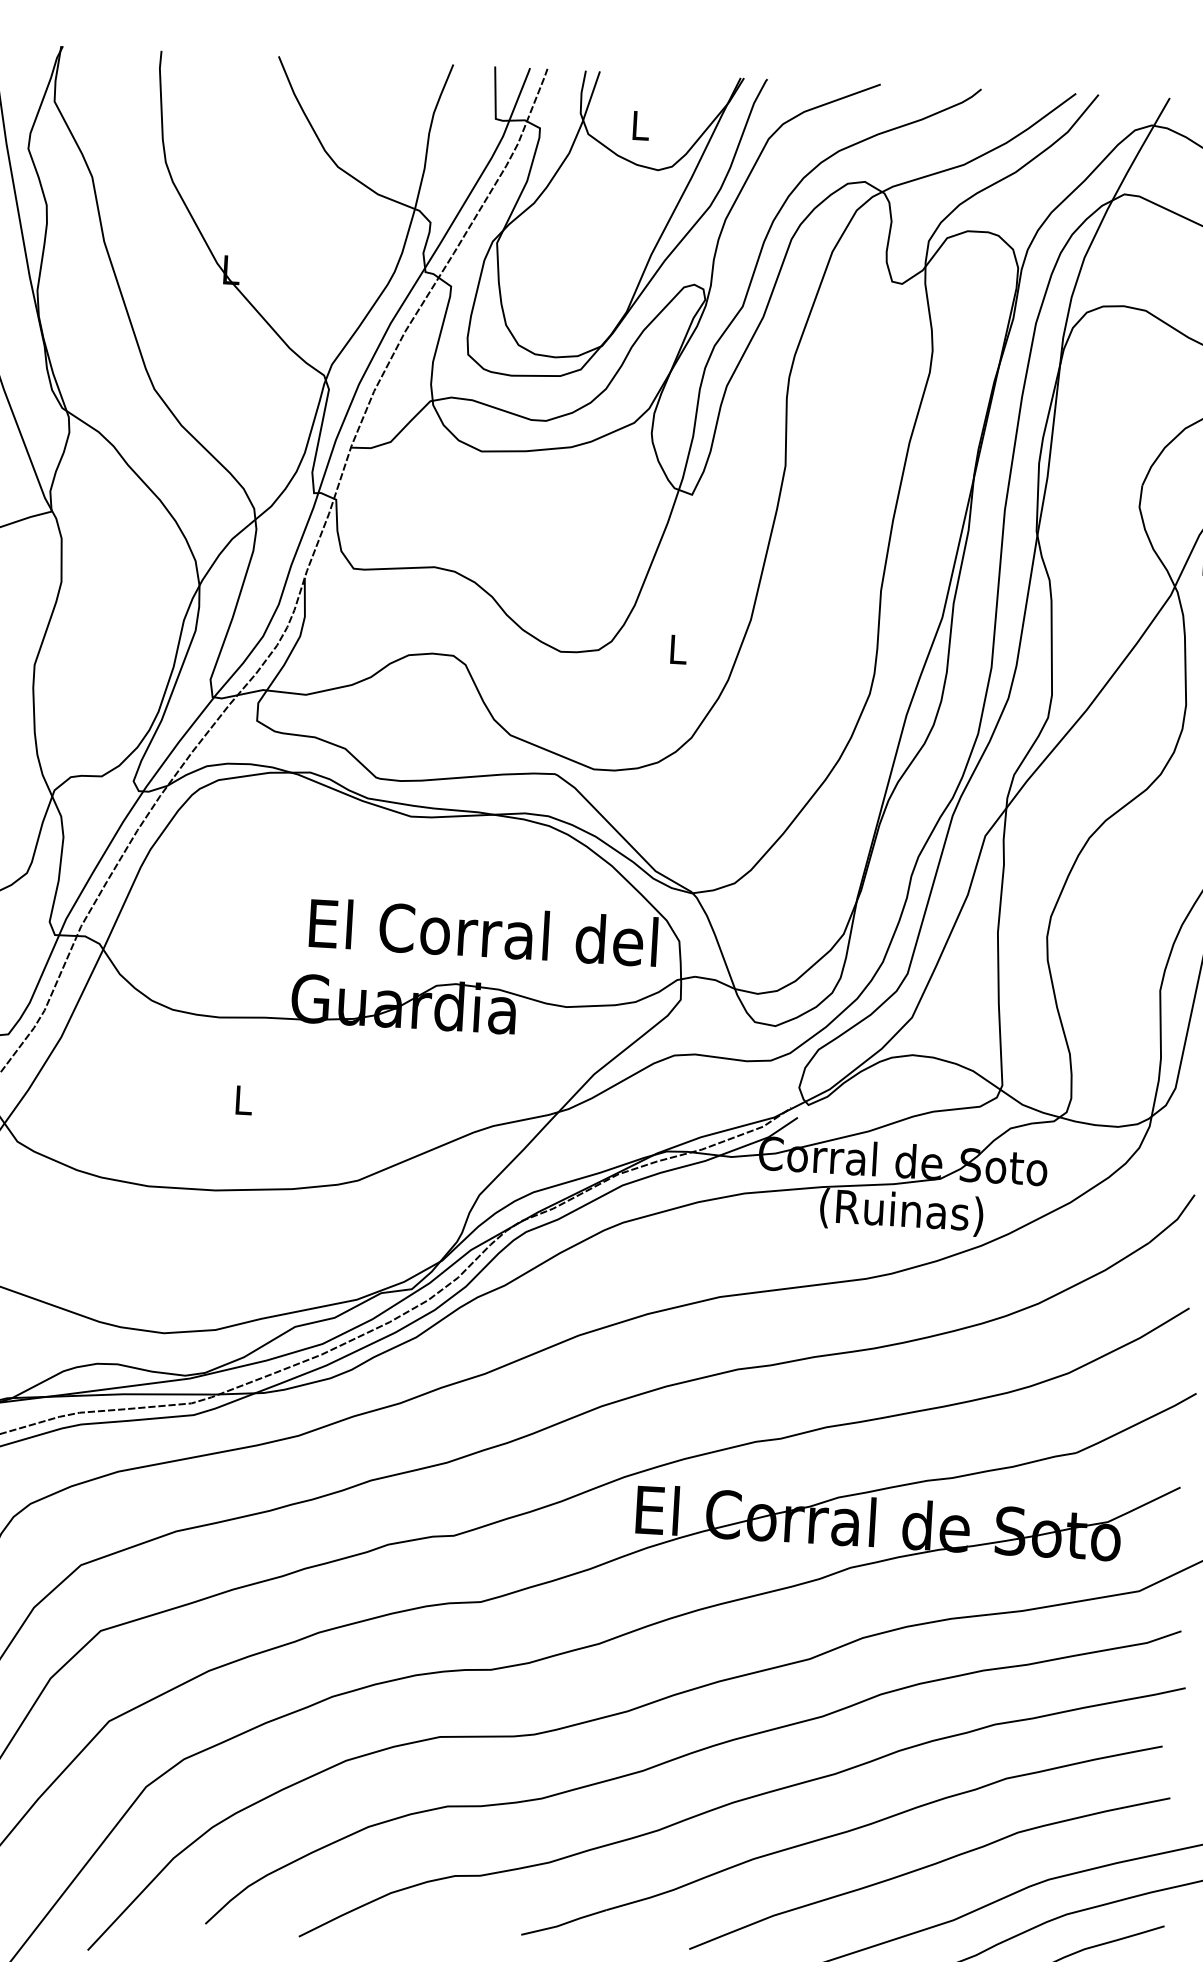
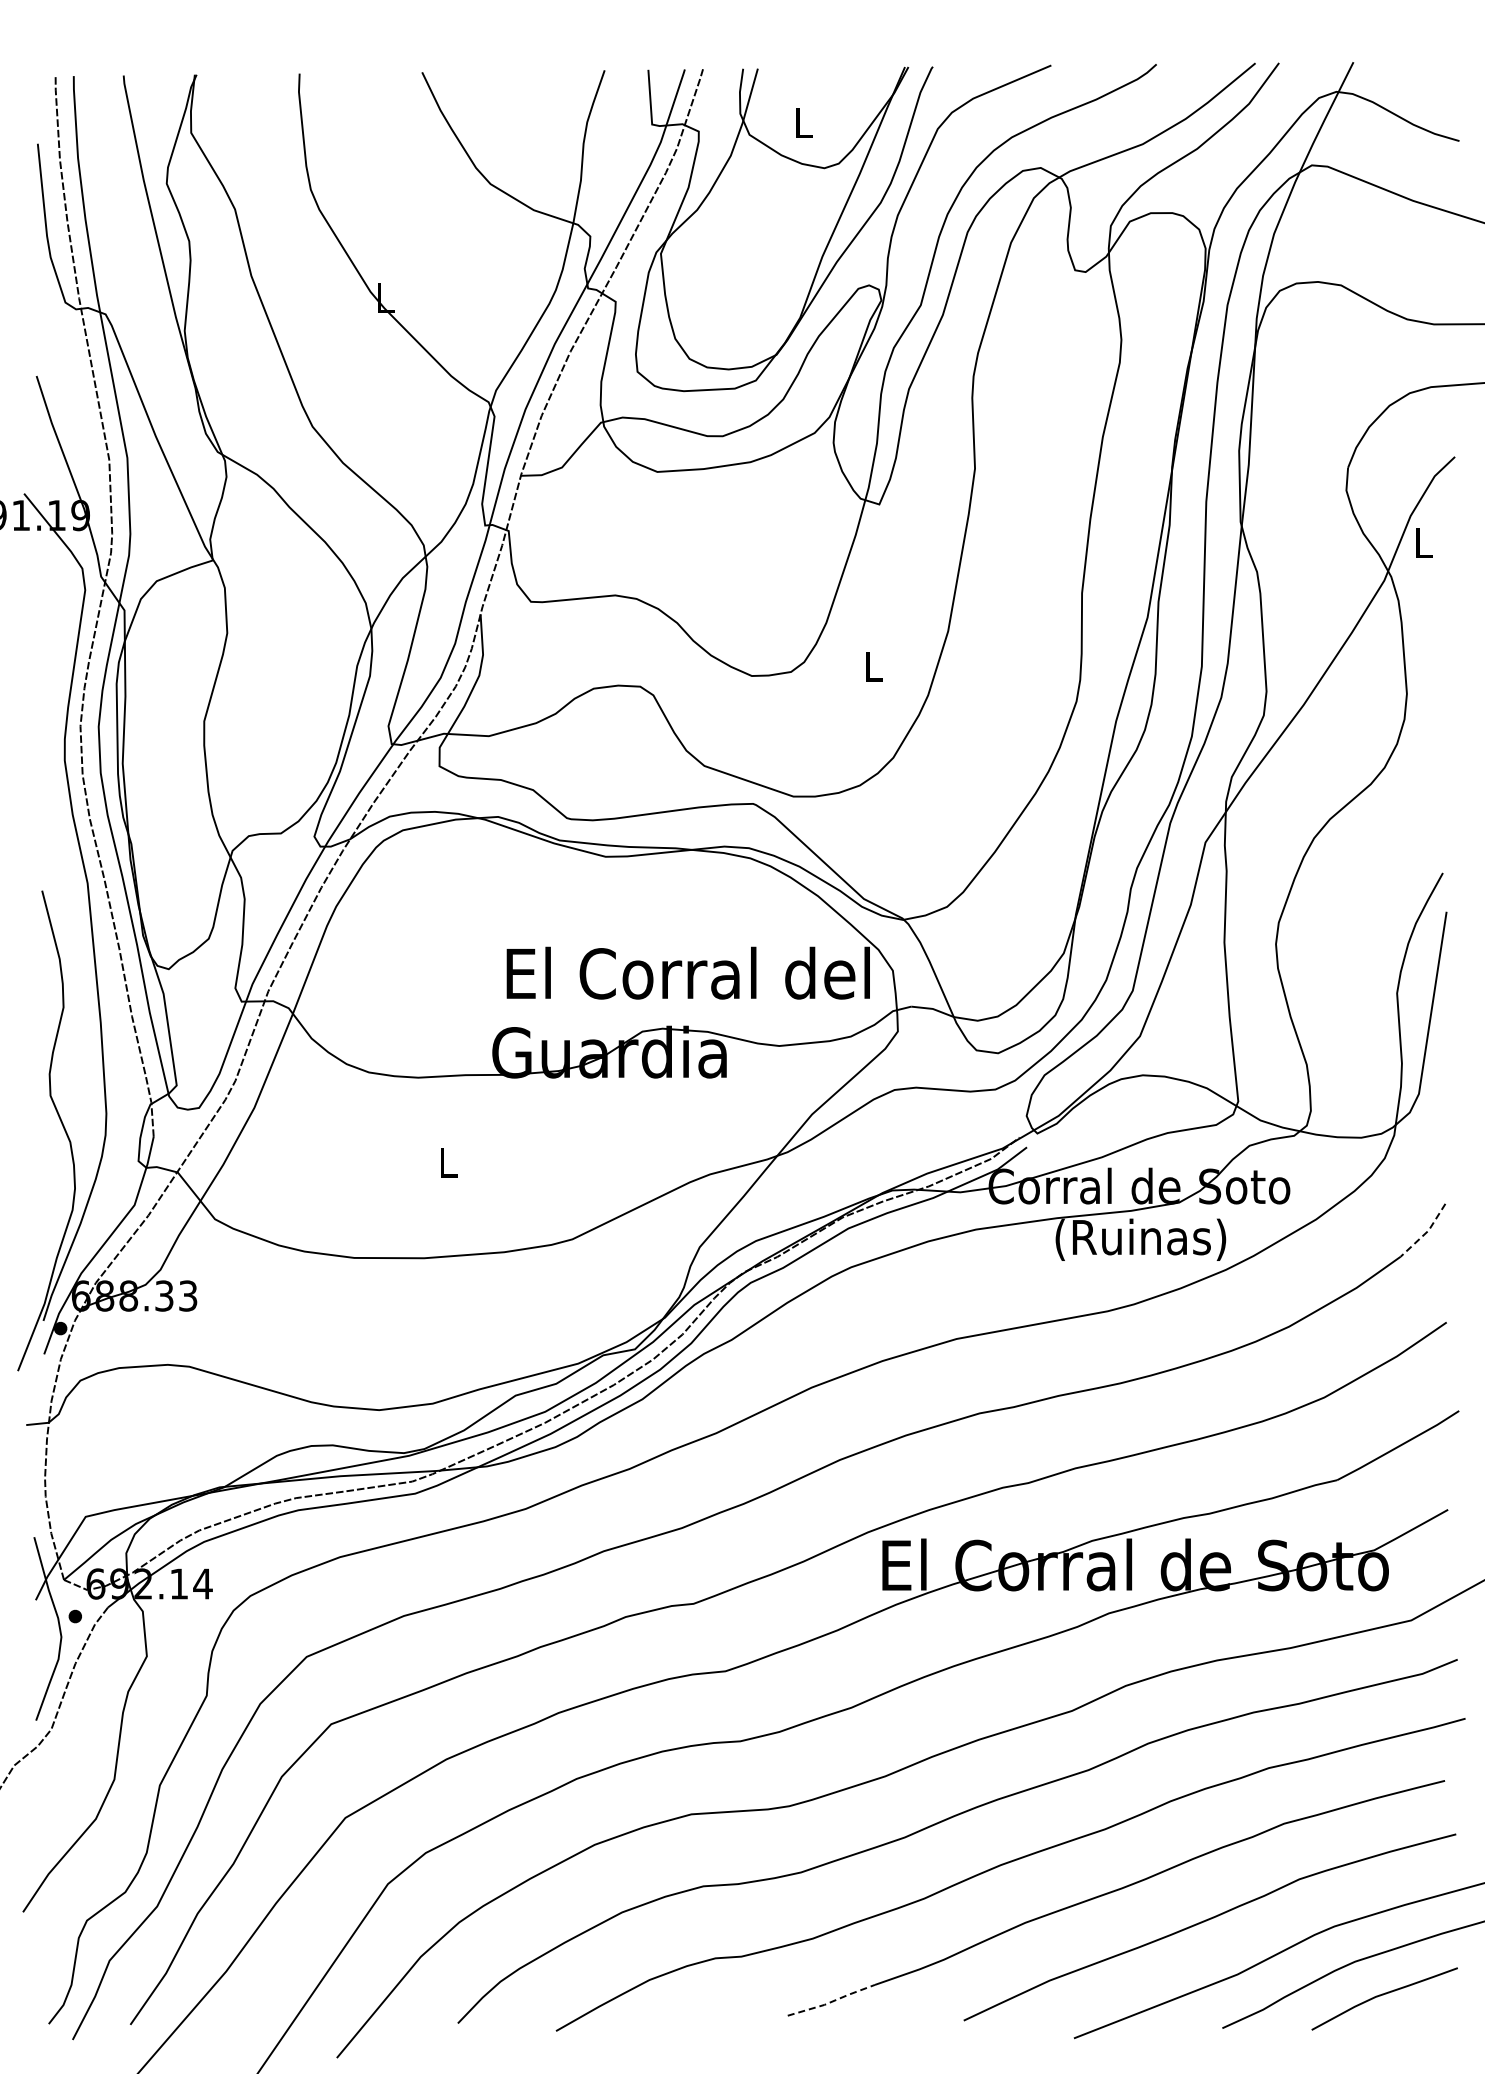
line: (1175, 1221) -> (1426, 1232), solid -> dashed
line: (564, 1923) -> (832, 2001), solid -> dashed

